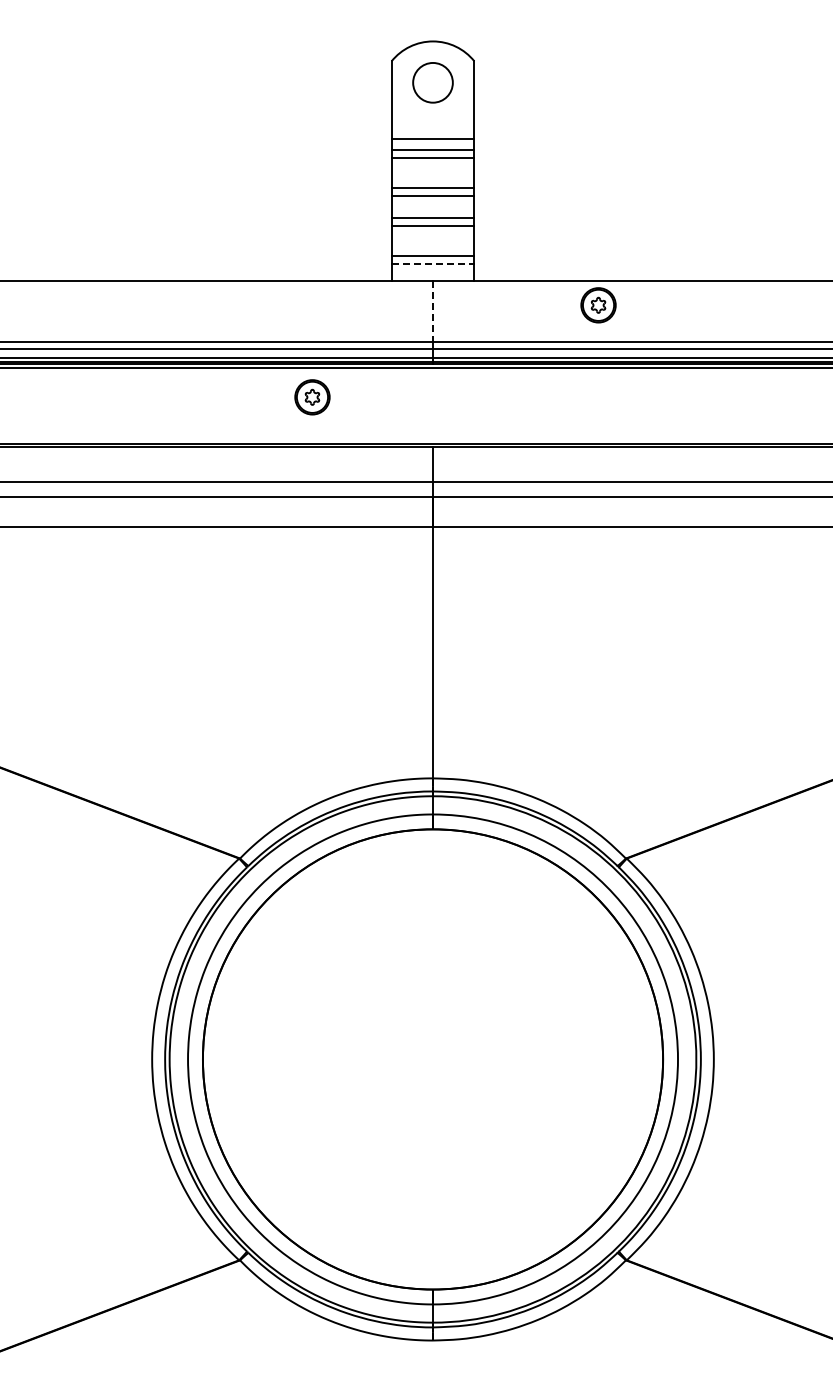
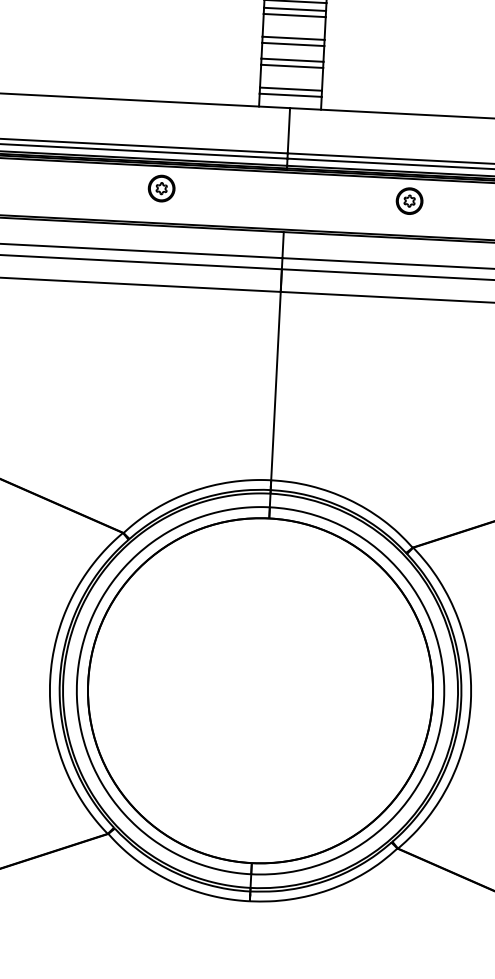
line: (433, 264) -> (291, 95), dashed -> solid
part: (598, 305) -> (409, 201), moved
line: (433, 312) -> (289, 131), dashed -> solid
part: (312, 397) -> (161, 188), moved

